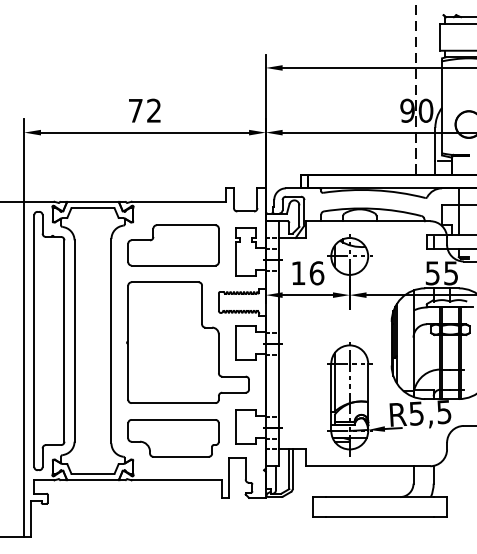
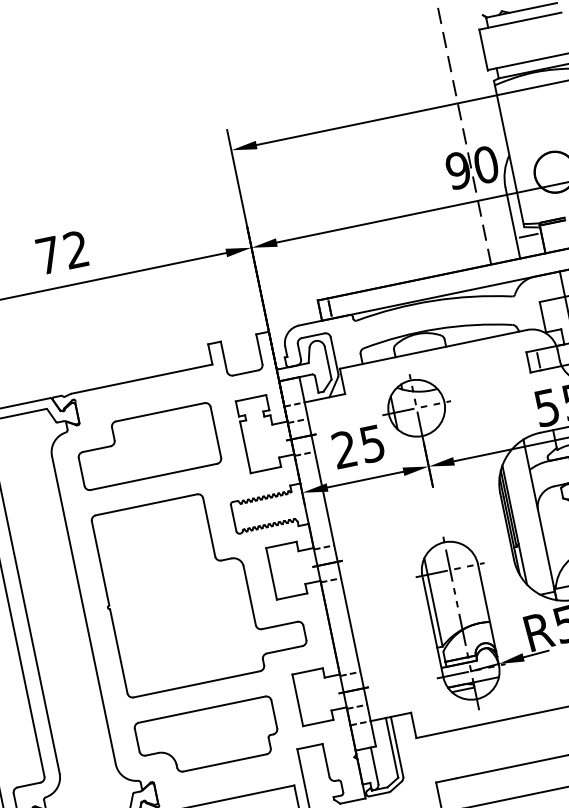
text: (307, 273) -> (358, 447), 16 -> 25

